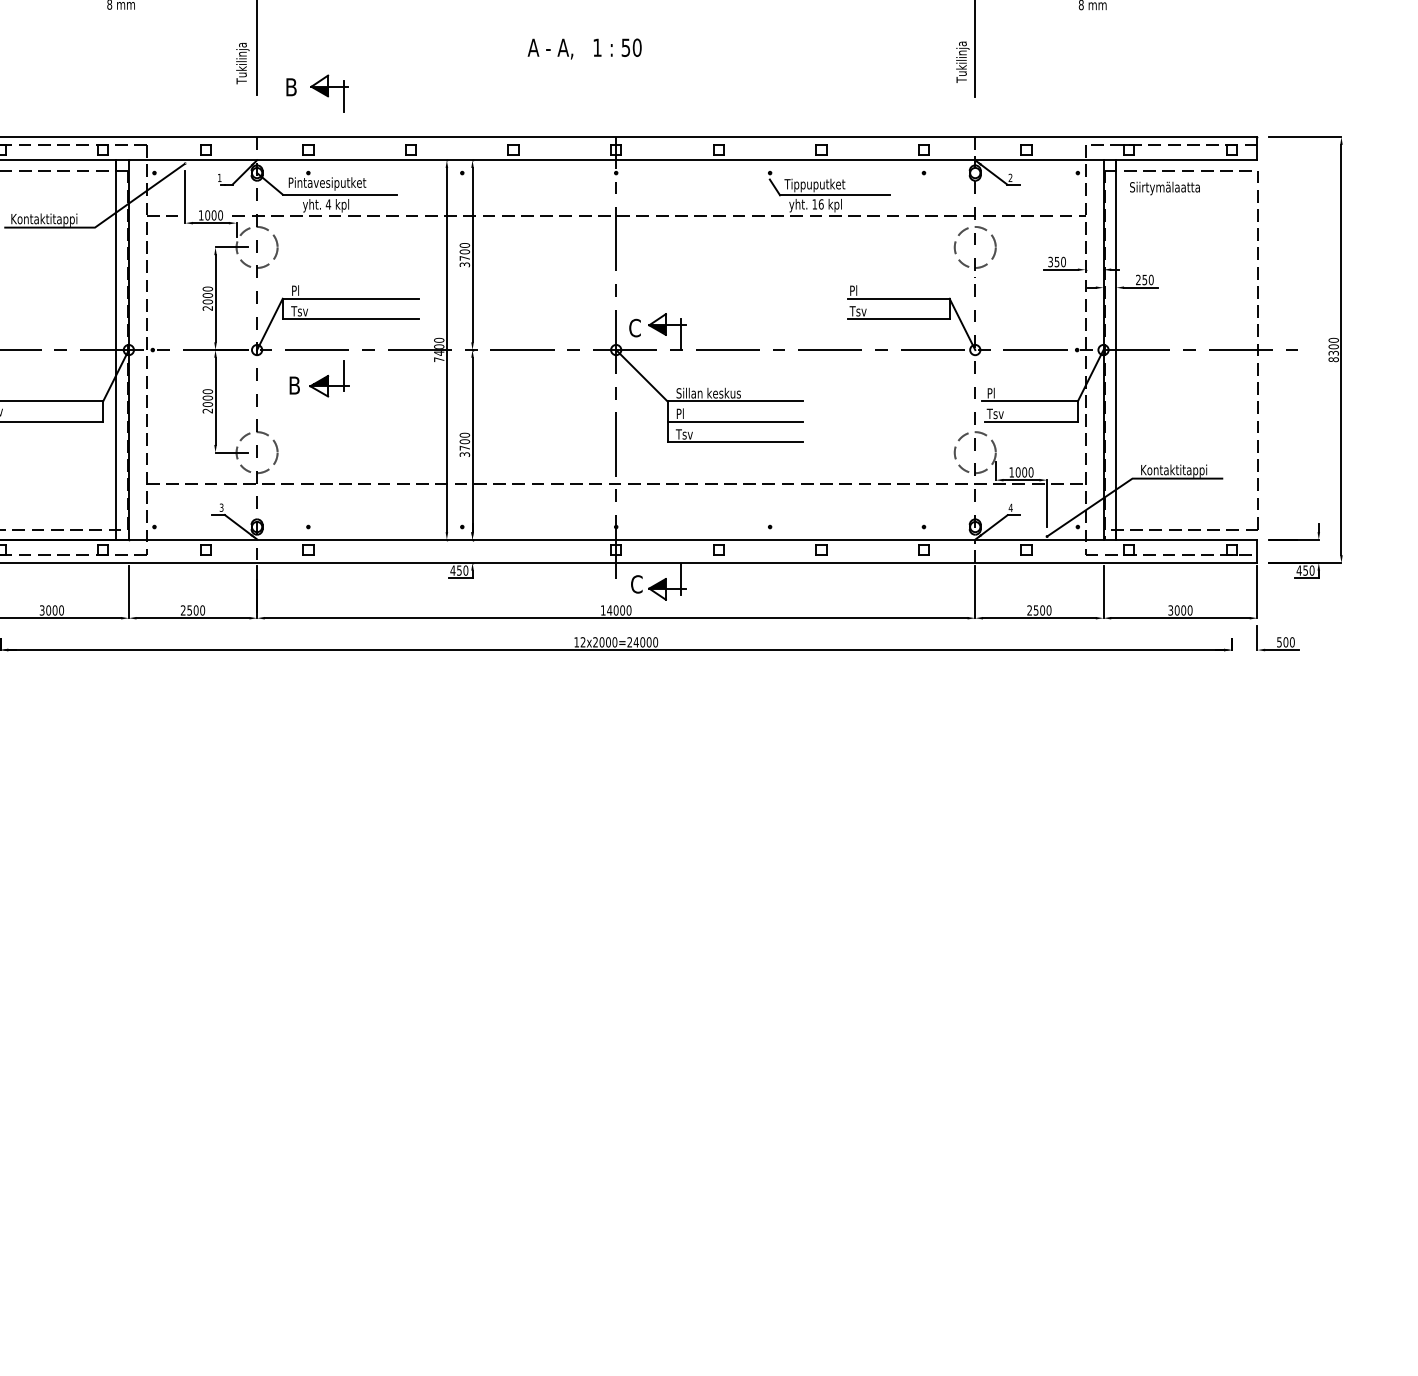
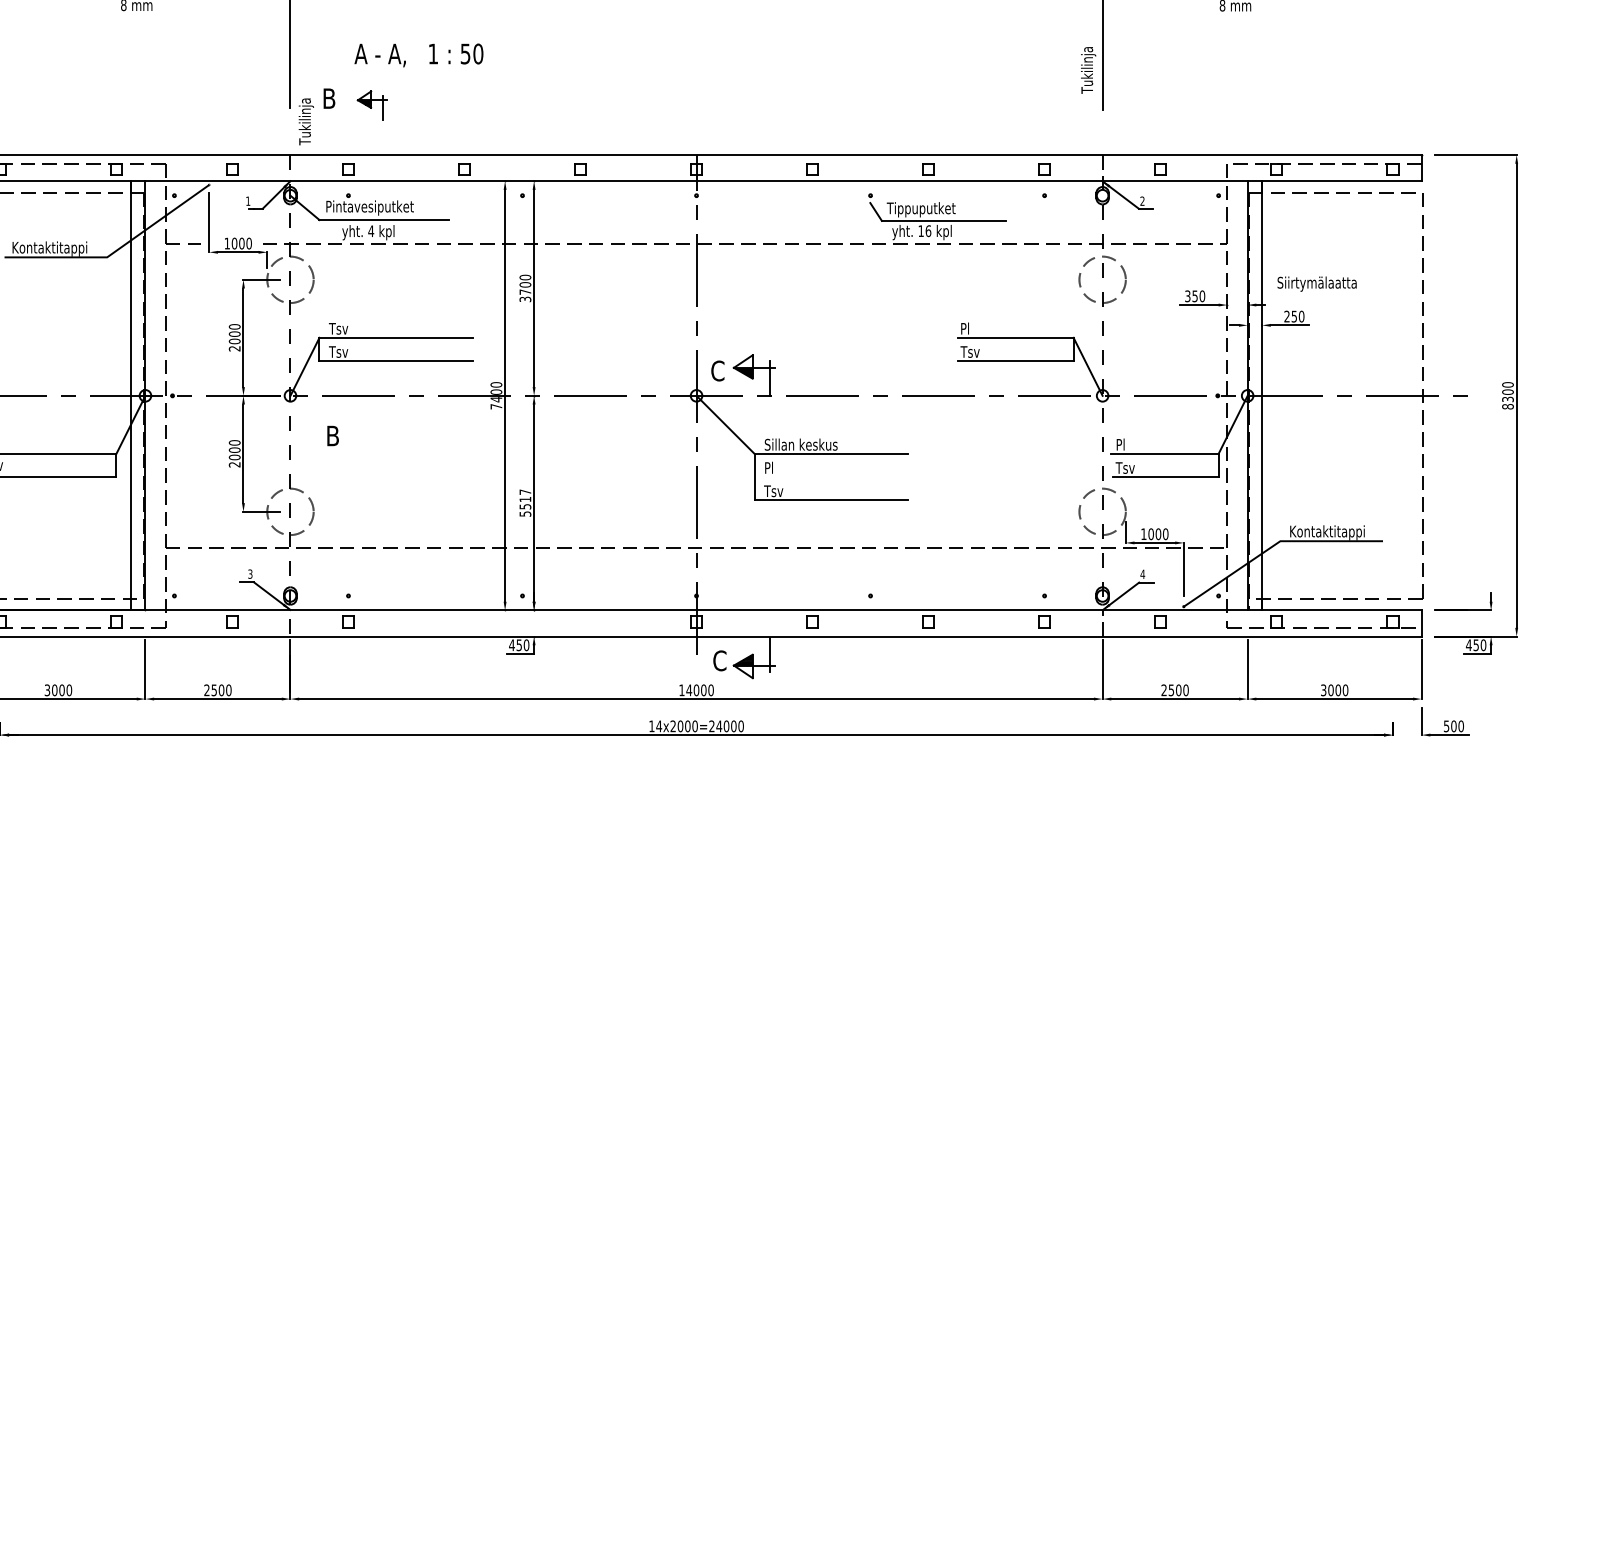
text: (584, 49) -> (418, 55), moved
text: (242, 63) -> (305, 121), moved
part: (328, 93) -> (371, 105), size x0.7
text: (1164, 187) -> (1316, 283), moved
text: (299, 290) -> (338, 328), Pl -> Tsv
part: (328, 378) -> (371, 428), removed
line: (735, 422) -> (831, 477), removed
text: (464, 444) -> (525, 502), 3700 -> 5517
text: (583, 642) -> (659, 726), 12x2000=24000 -> 14x2000=24000

